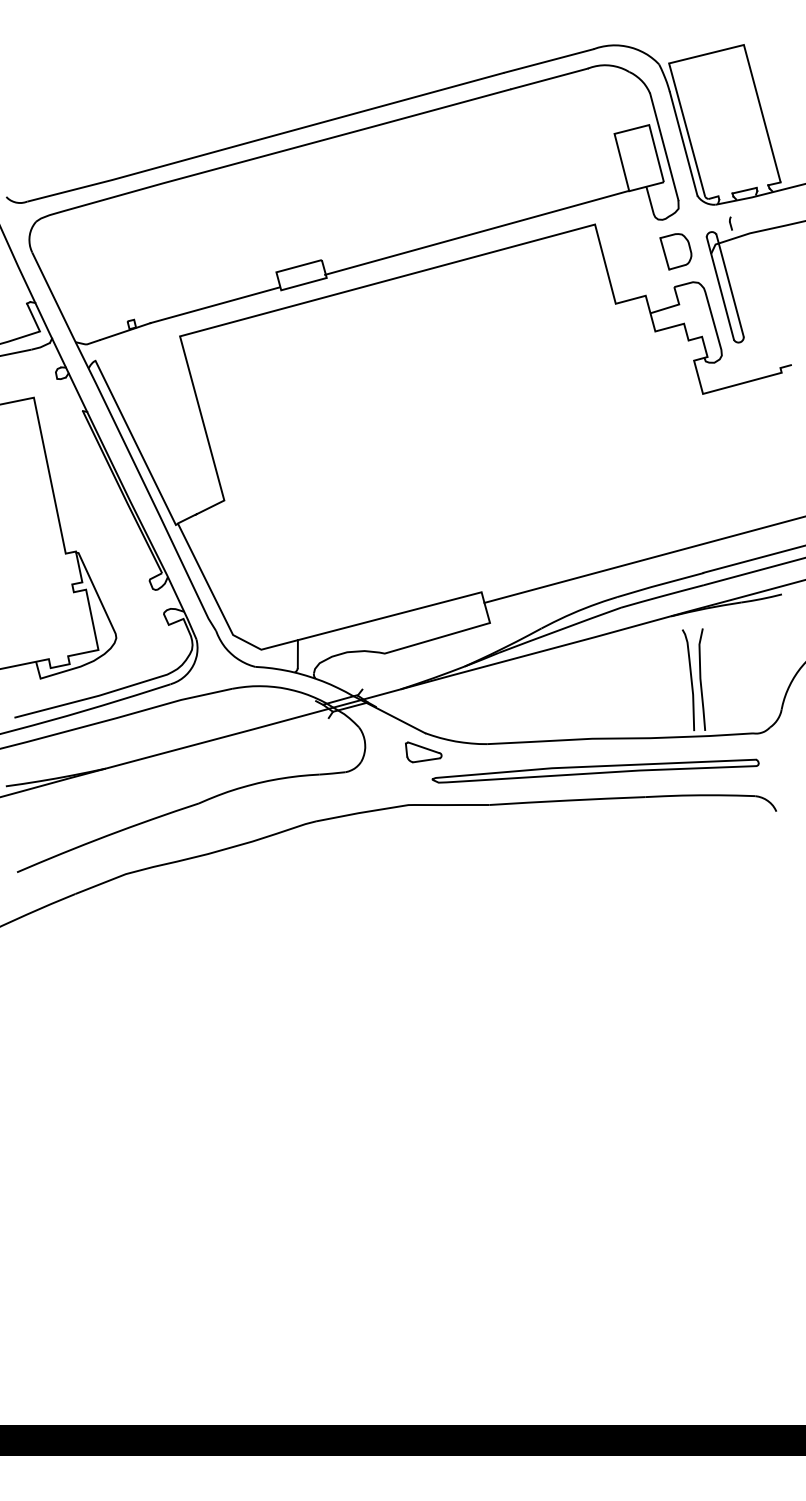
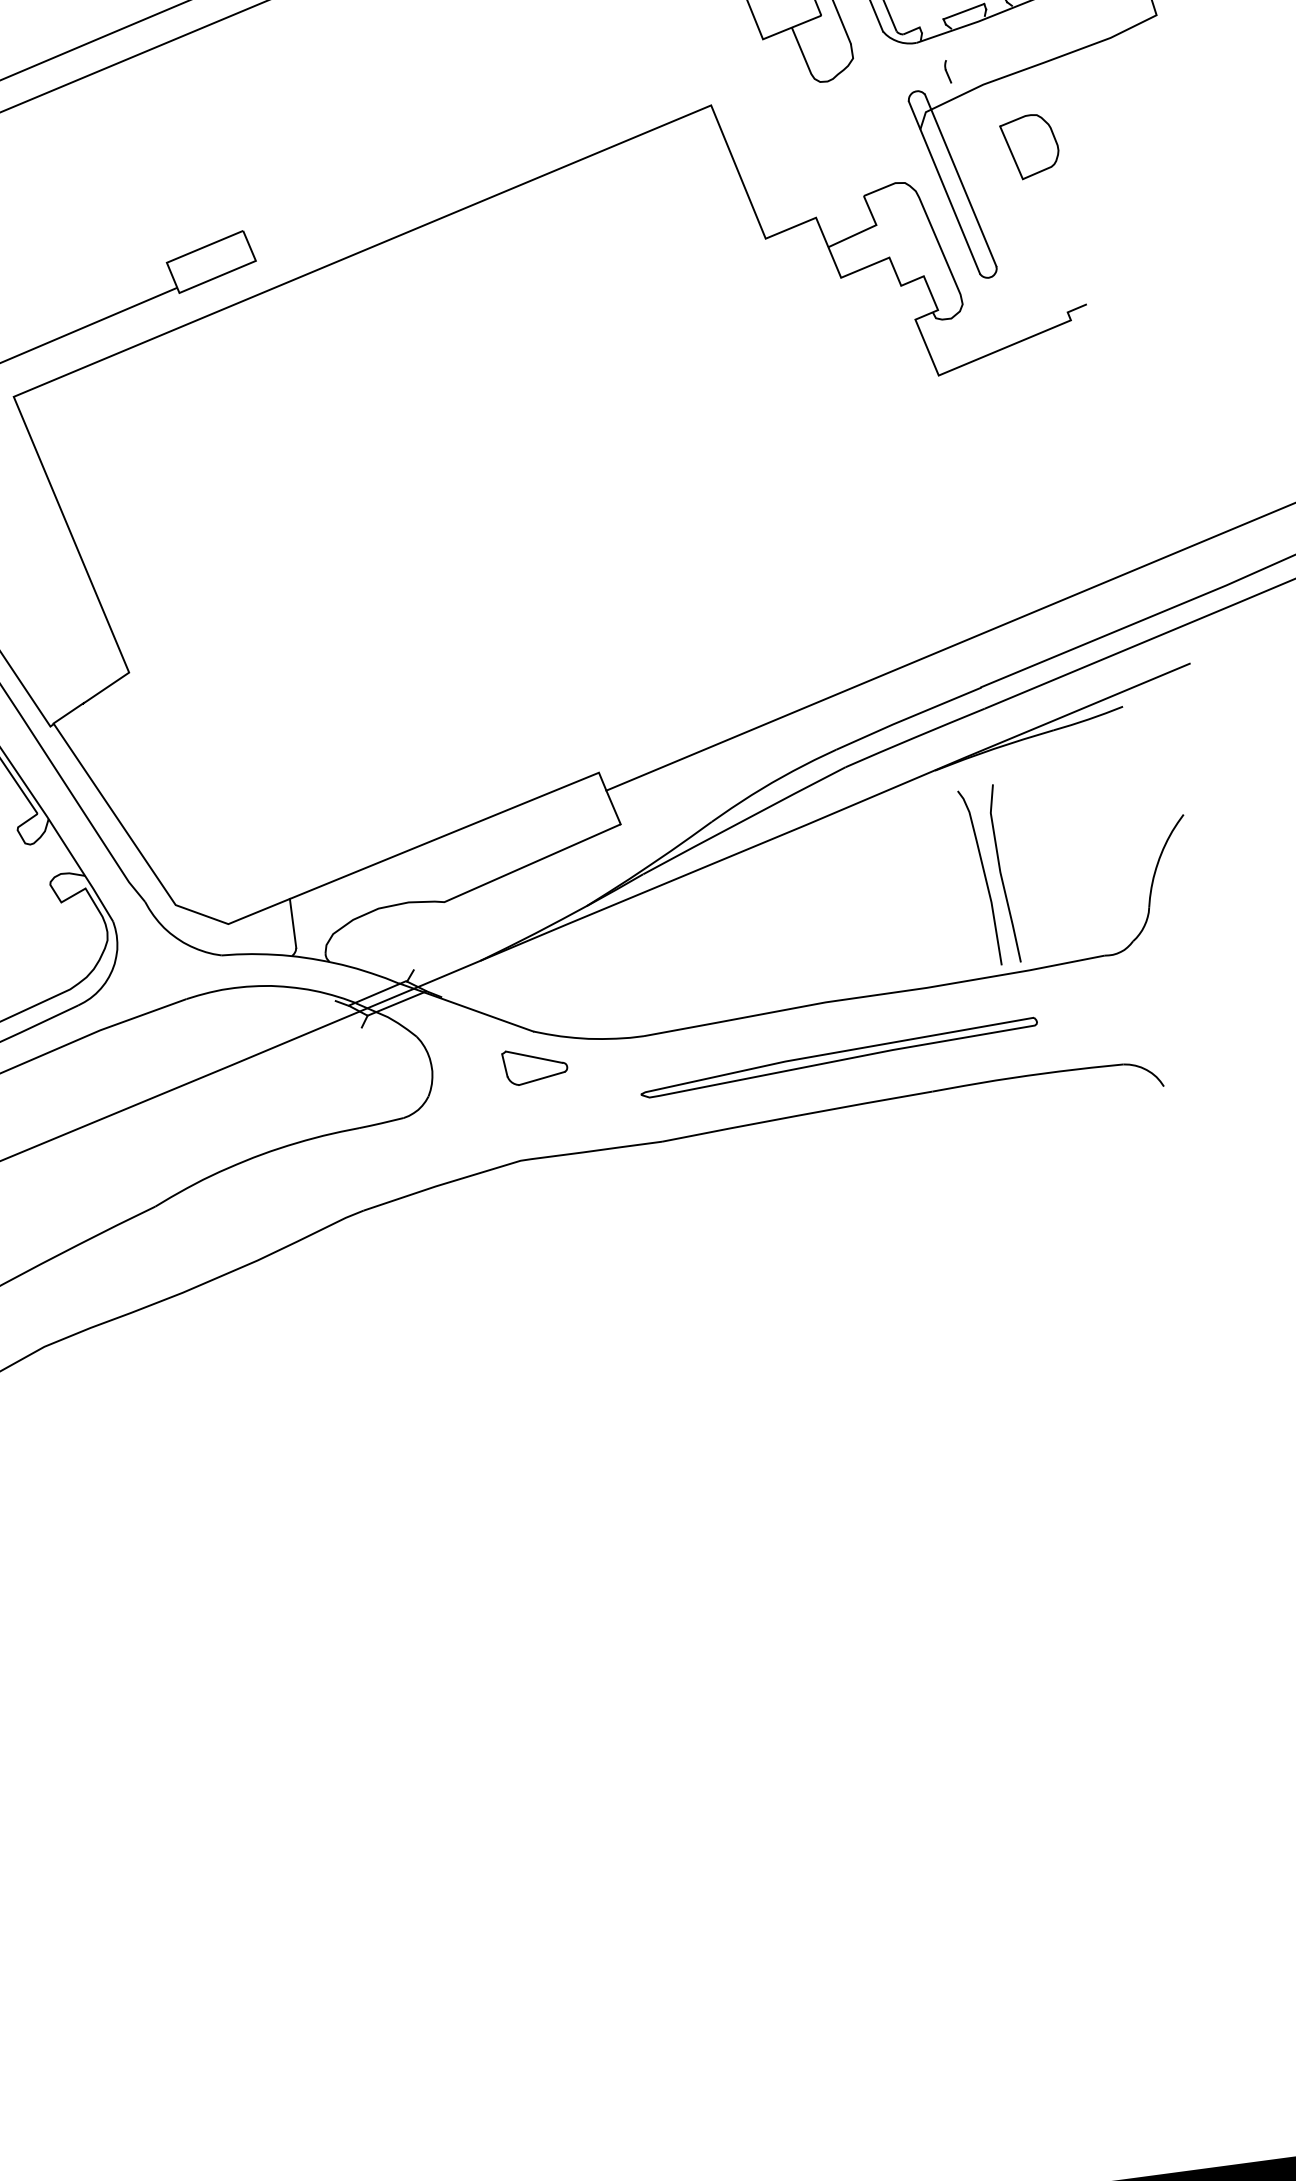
line: (476, 232) -> (506, 146), removed
part: (675, 251) -> (1029, 146), moved
part: (595, 770) -> (838, 1056), size x0.7

